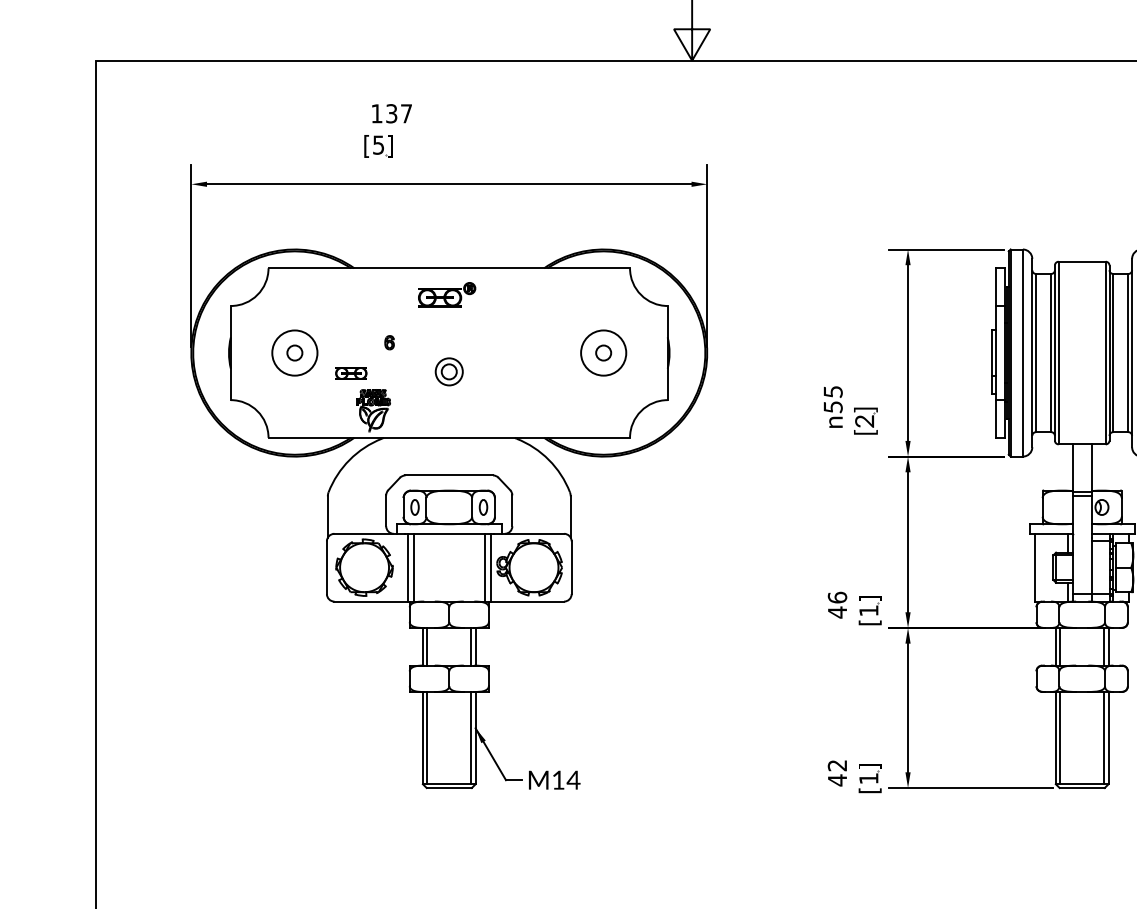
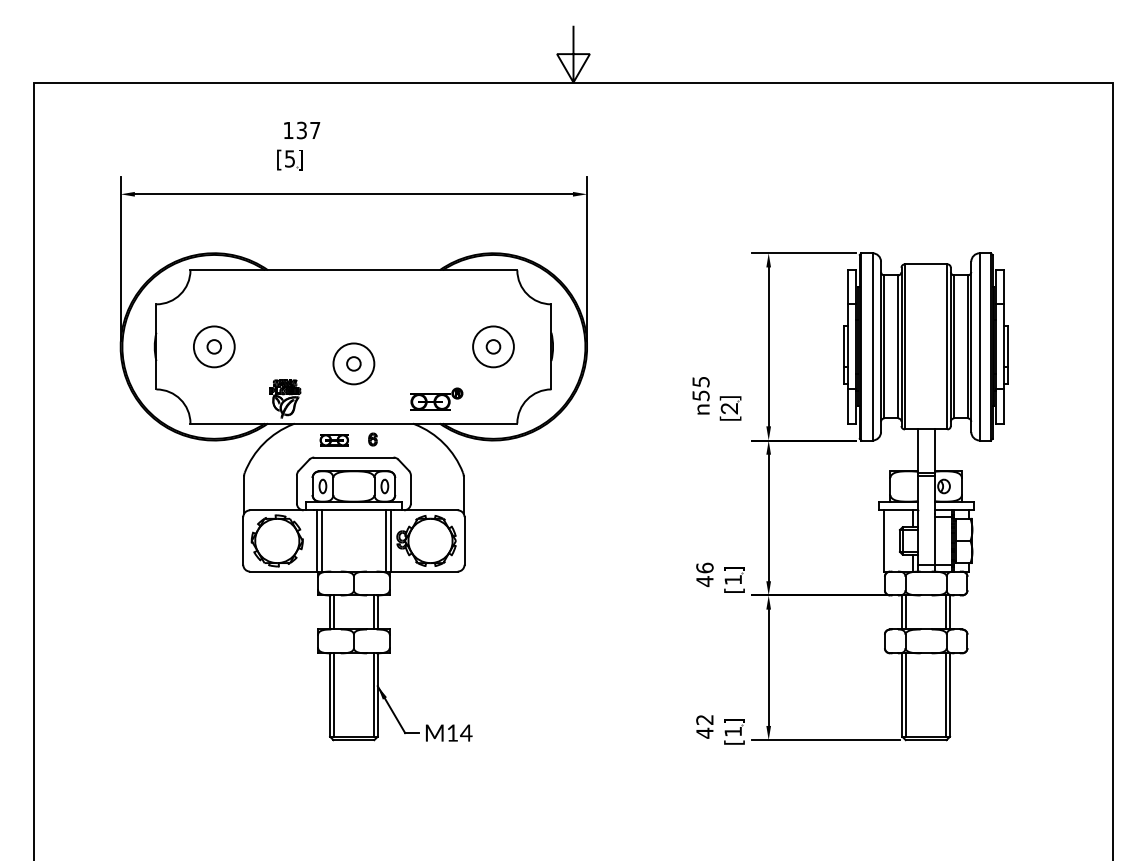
part: (446, 294) -> (436, 398), moved
part: (389, 342) -> (372, 439), moved
circle: (448, 371) -> (353, 363), size x1.67
part: (350, 373) -> (333, 440), moved

